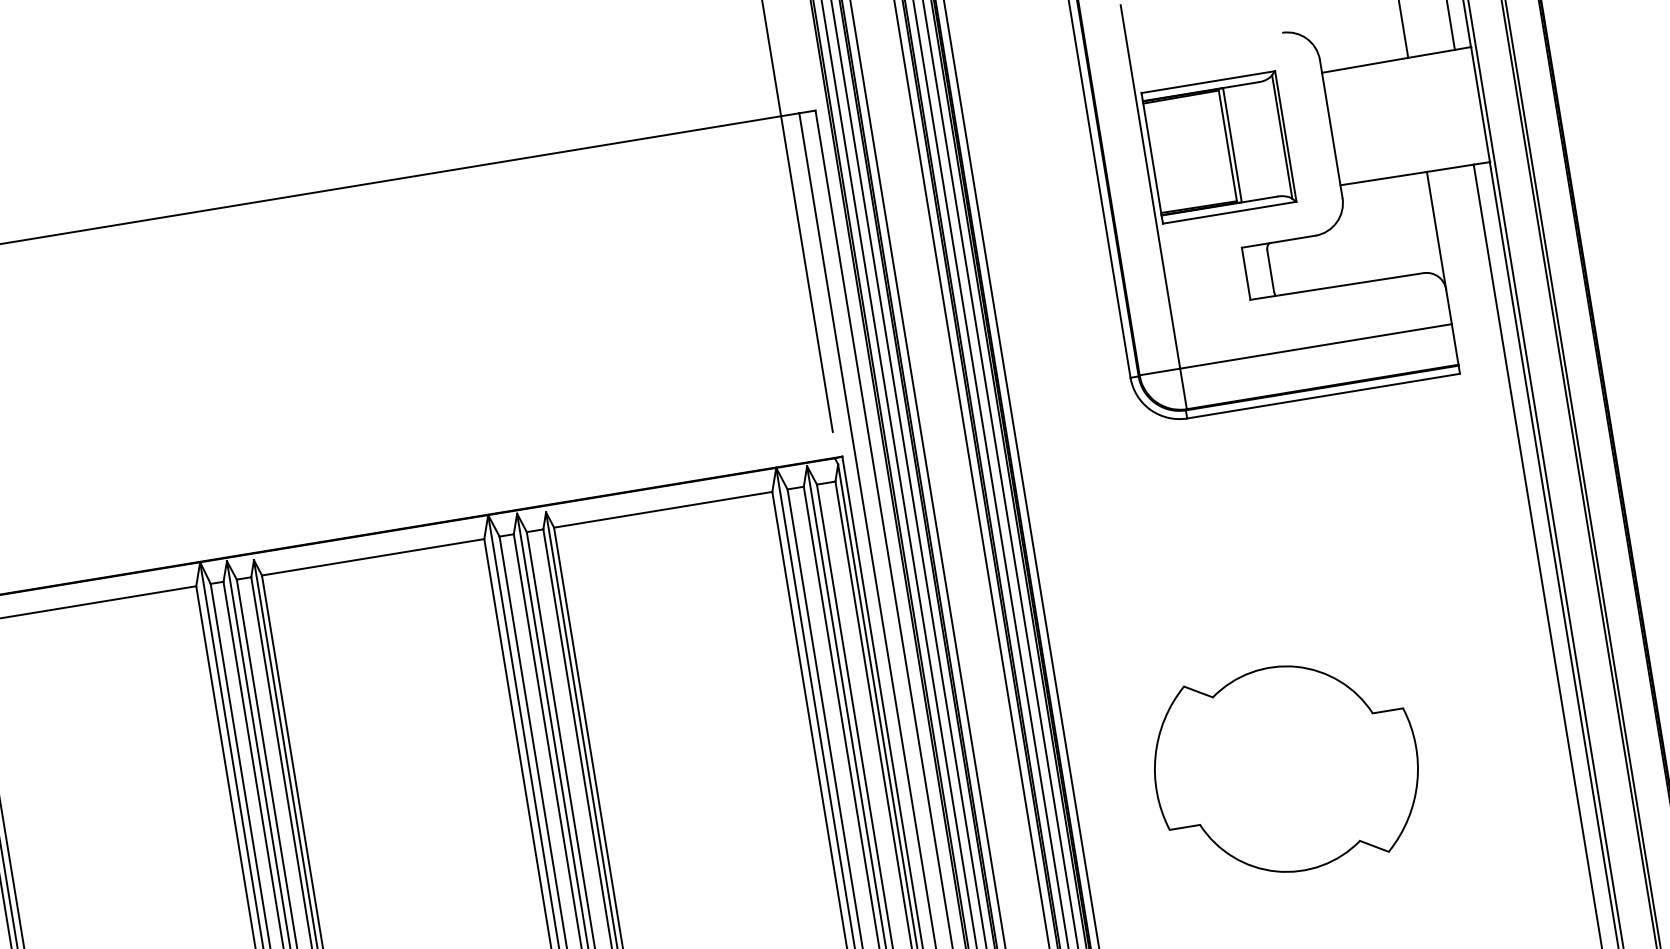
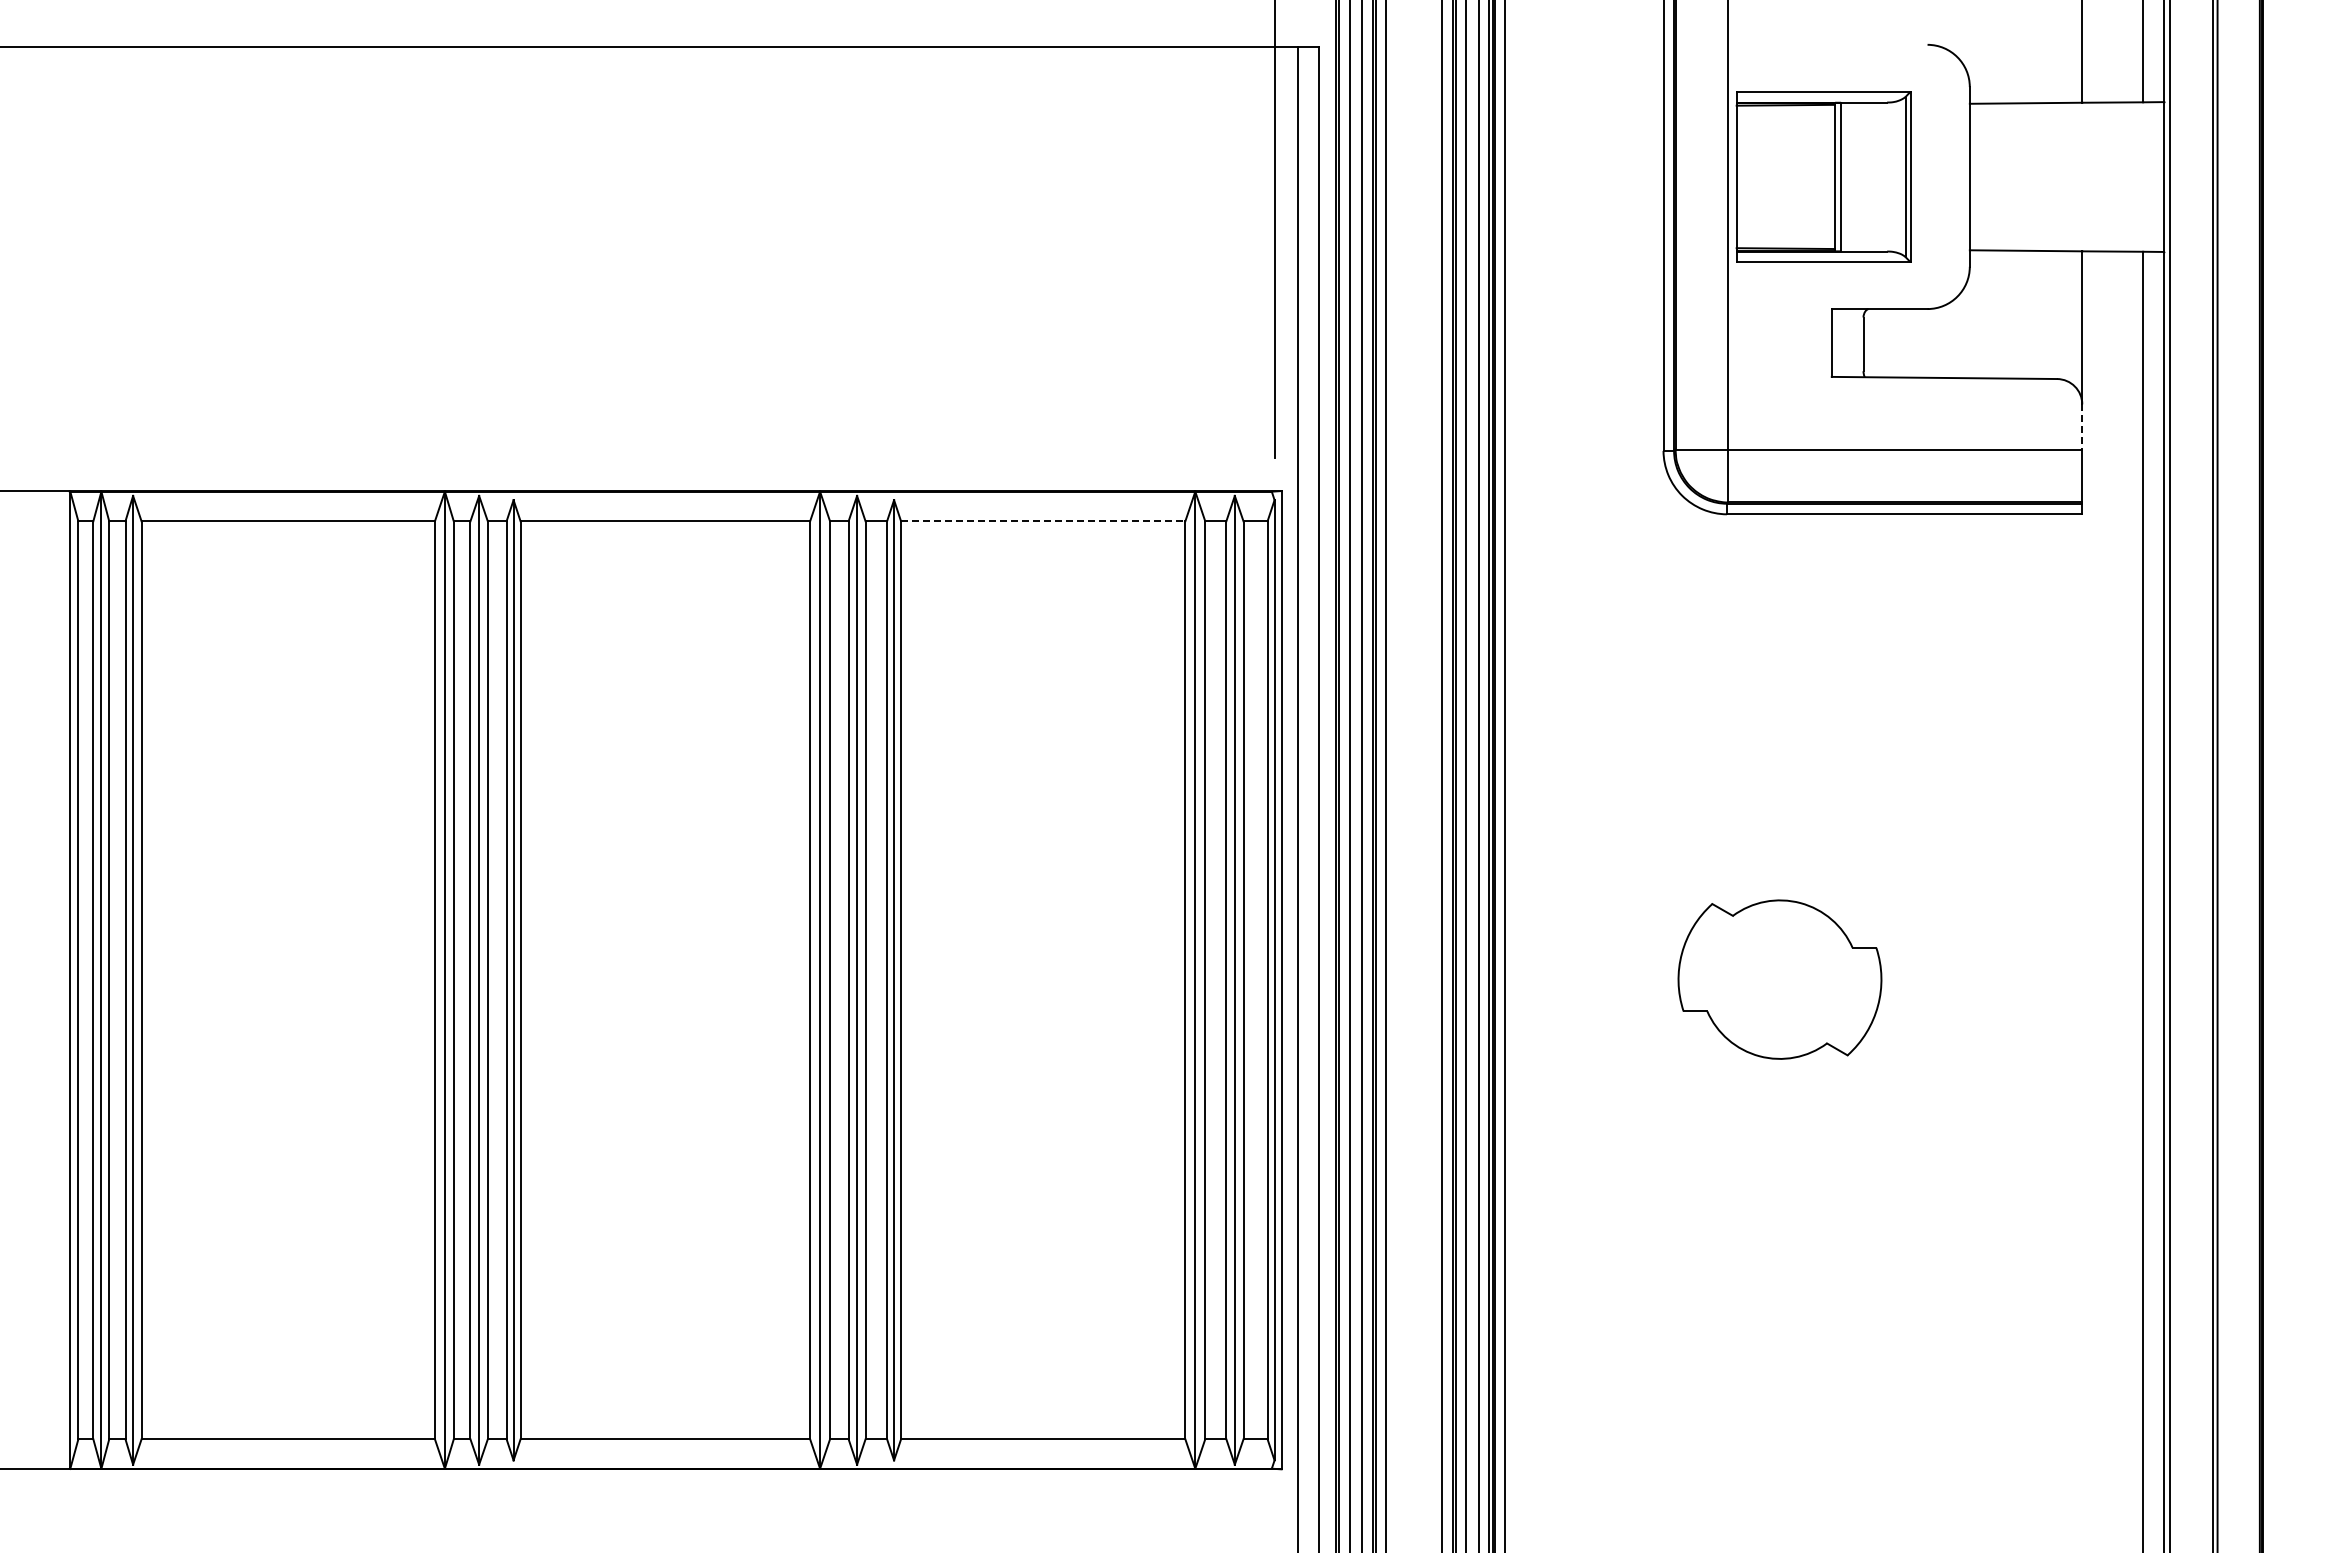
line: (1449, 307) -> (2082, 427), solid -> dashed
line: (663, 509) -> (1043, 521), solid -> dashed
part: (1286, 769) -> (1779, 979), size x0.6

